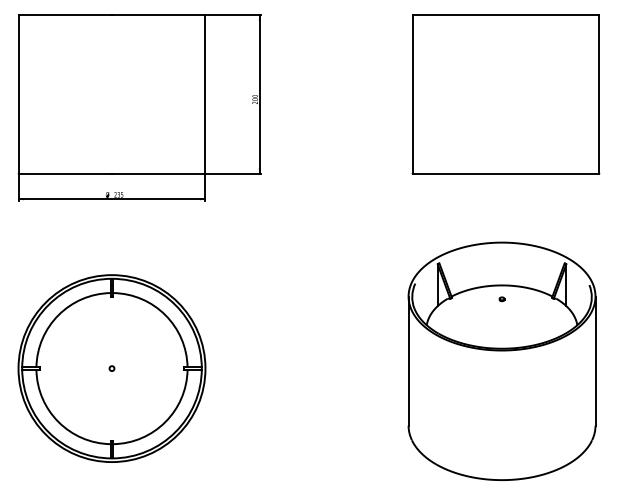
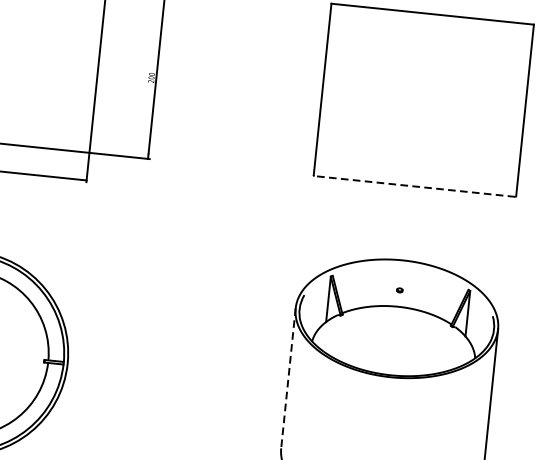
line: (505, 173) -> (414, 185), solid -> dashed
part: (501, 299) -> (399, 290), moved
line: (408, 361) -> (288, 378), solid -> dashed

